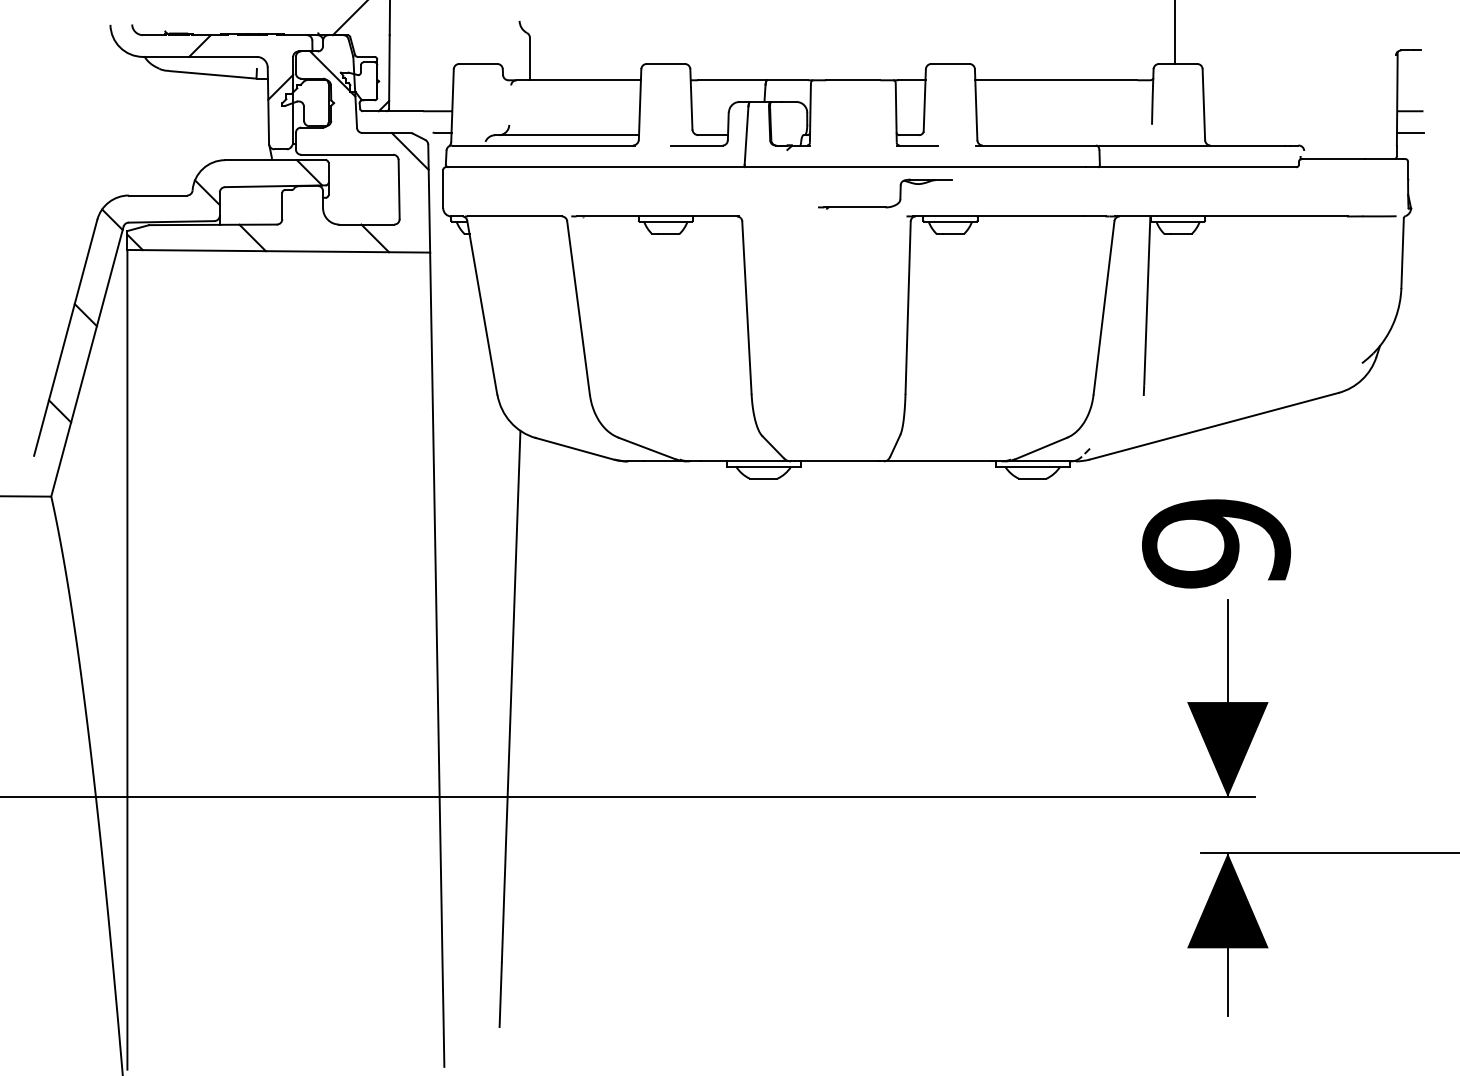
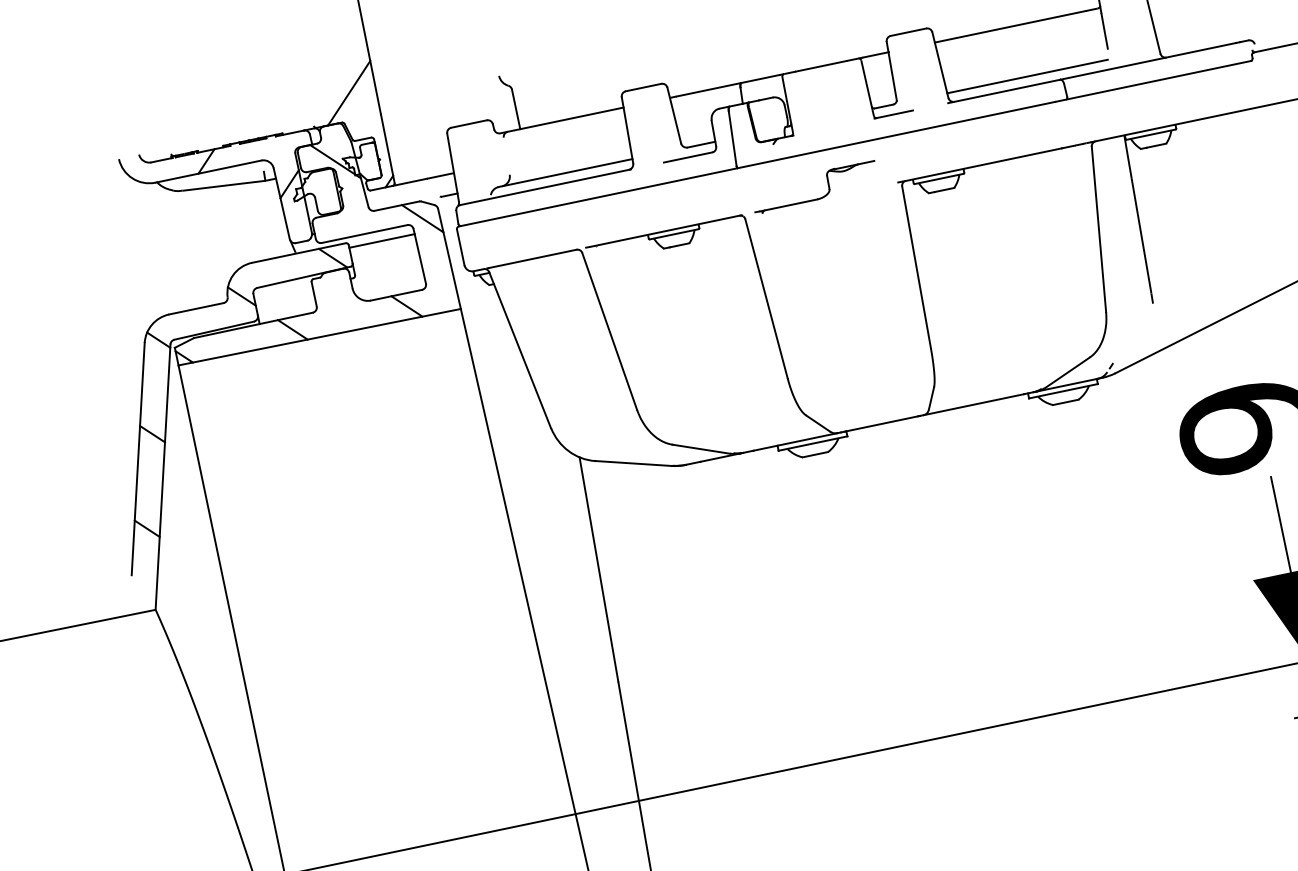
line: (1063, 135) -> (1027, 76), added
line: (363, 165) -> (381, 240), added
part: (885, 206) -> (817, 198), moved

